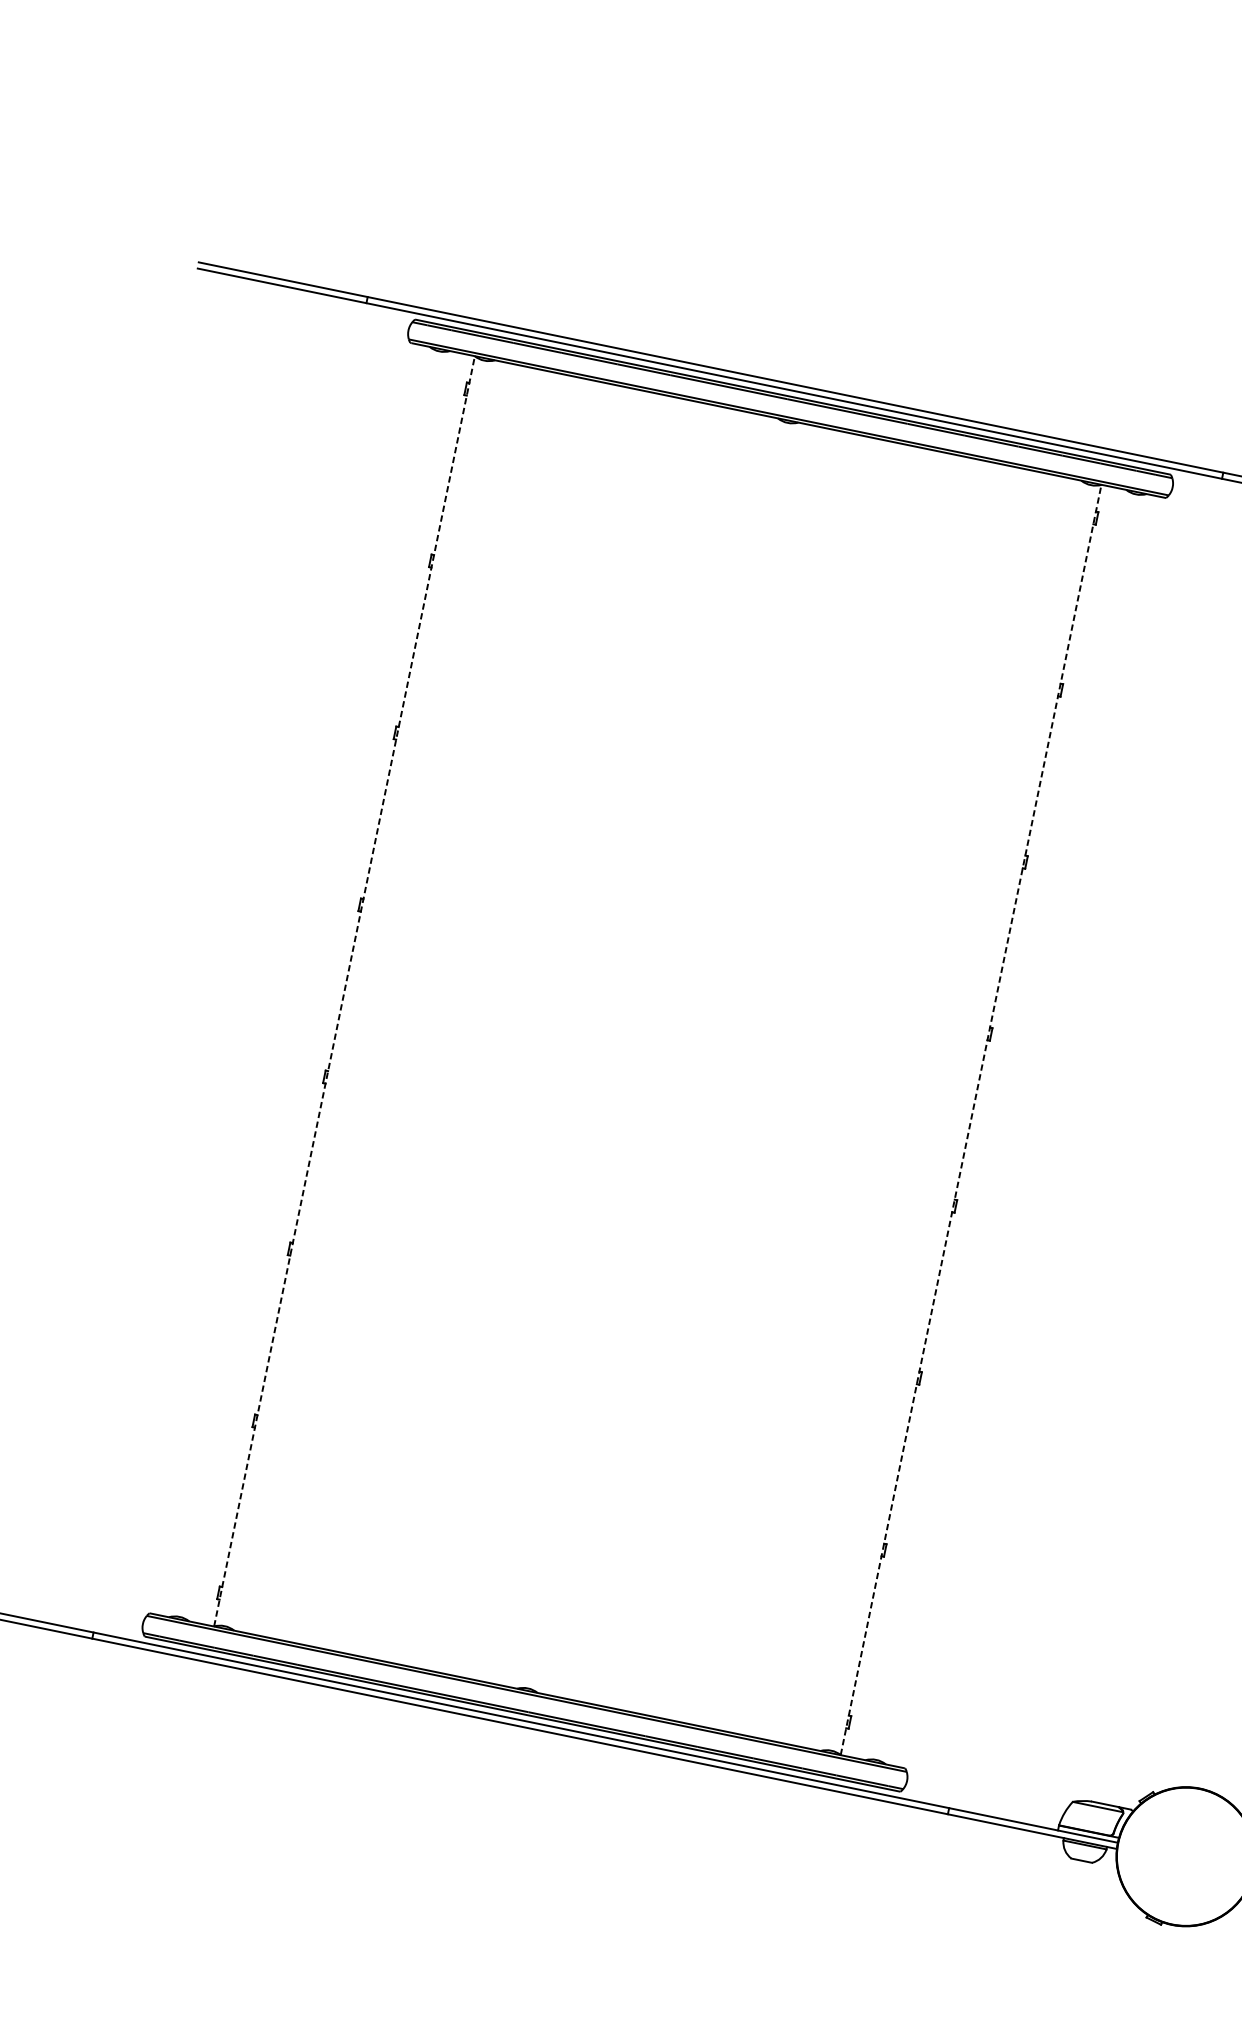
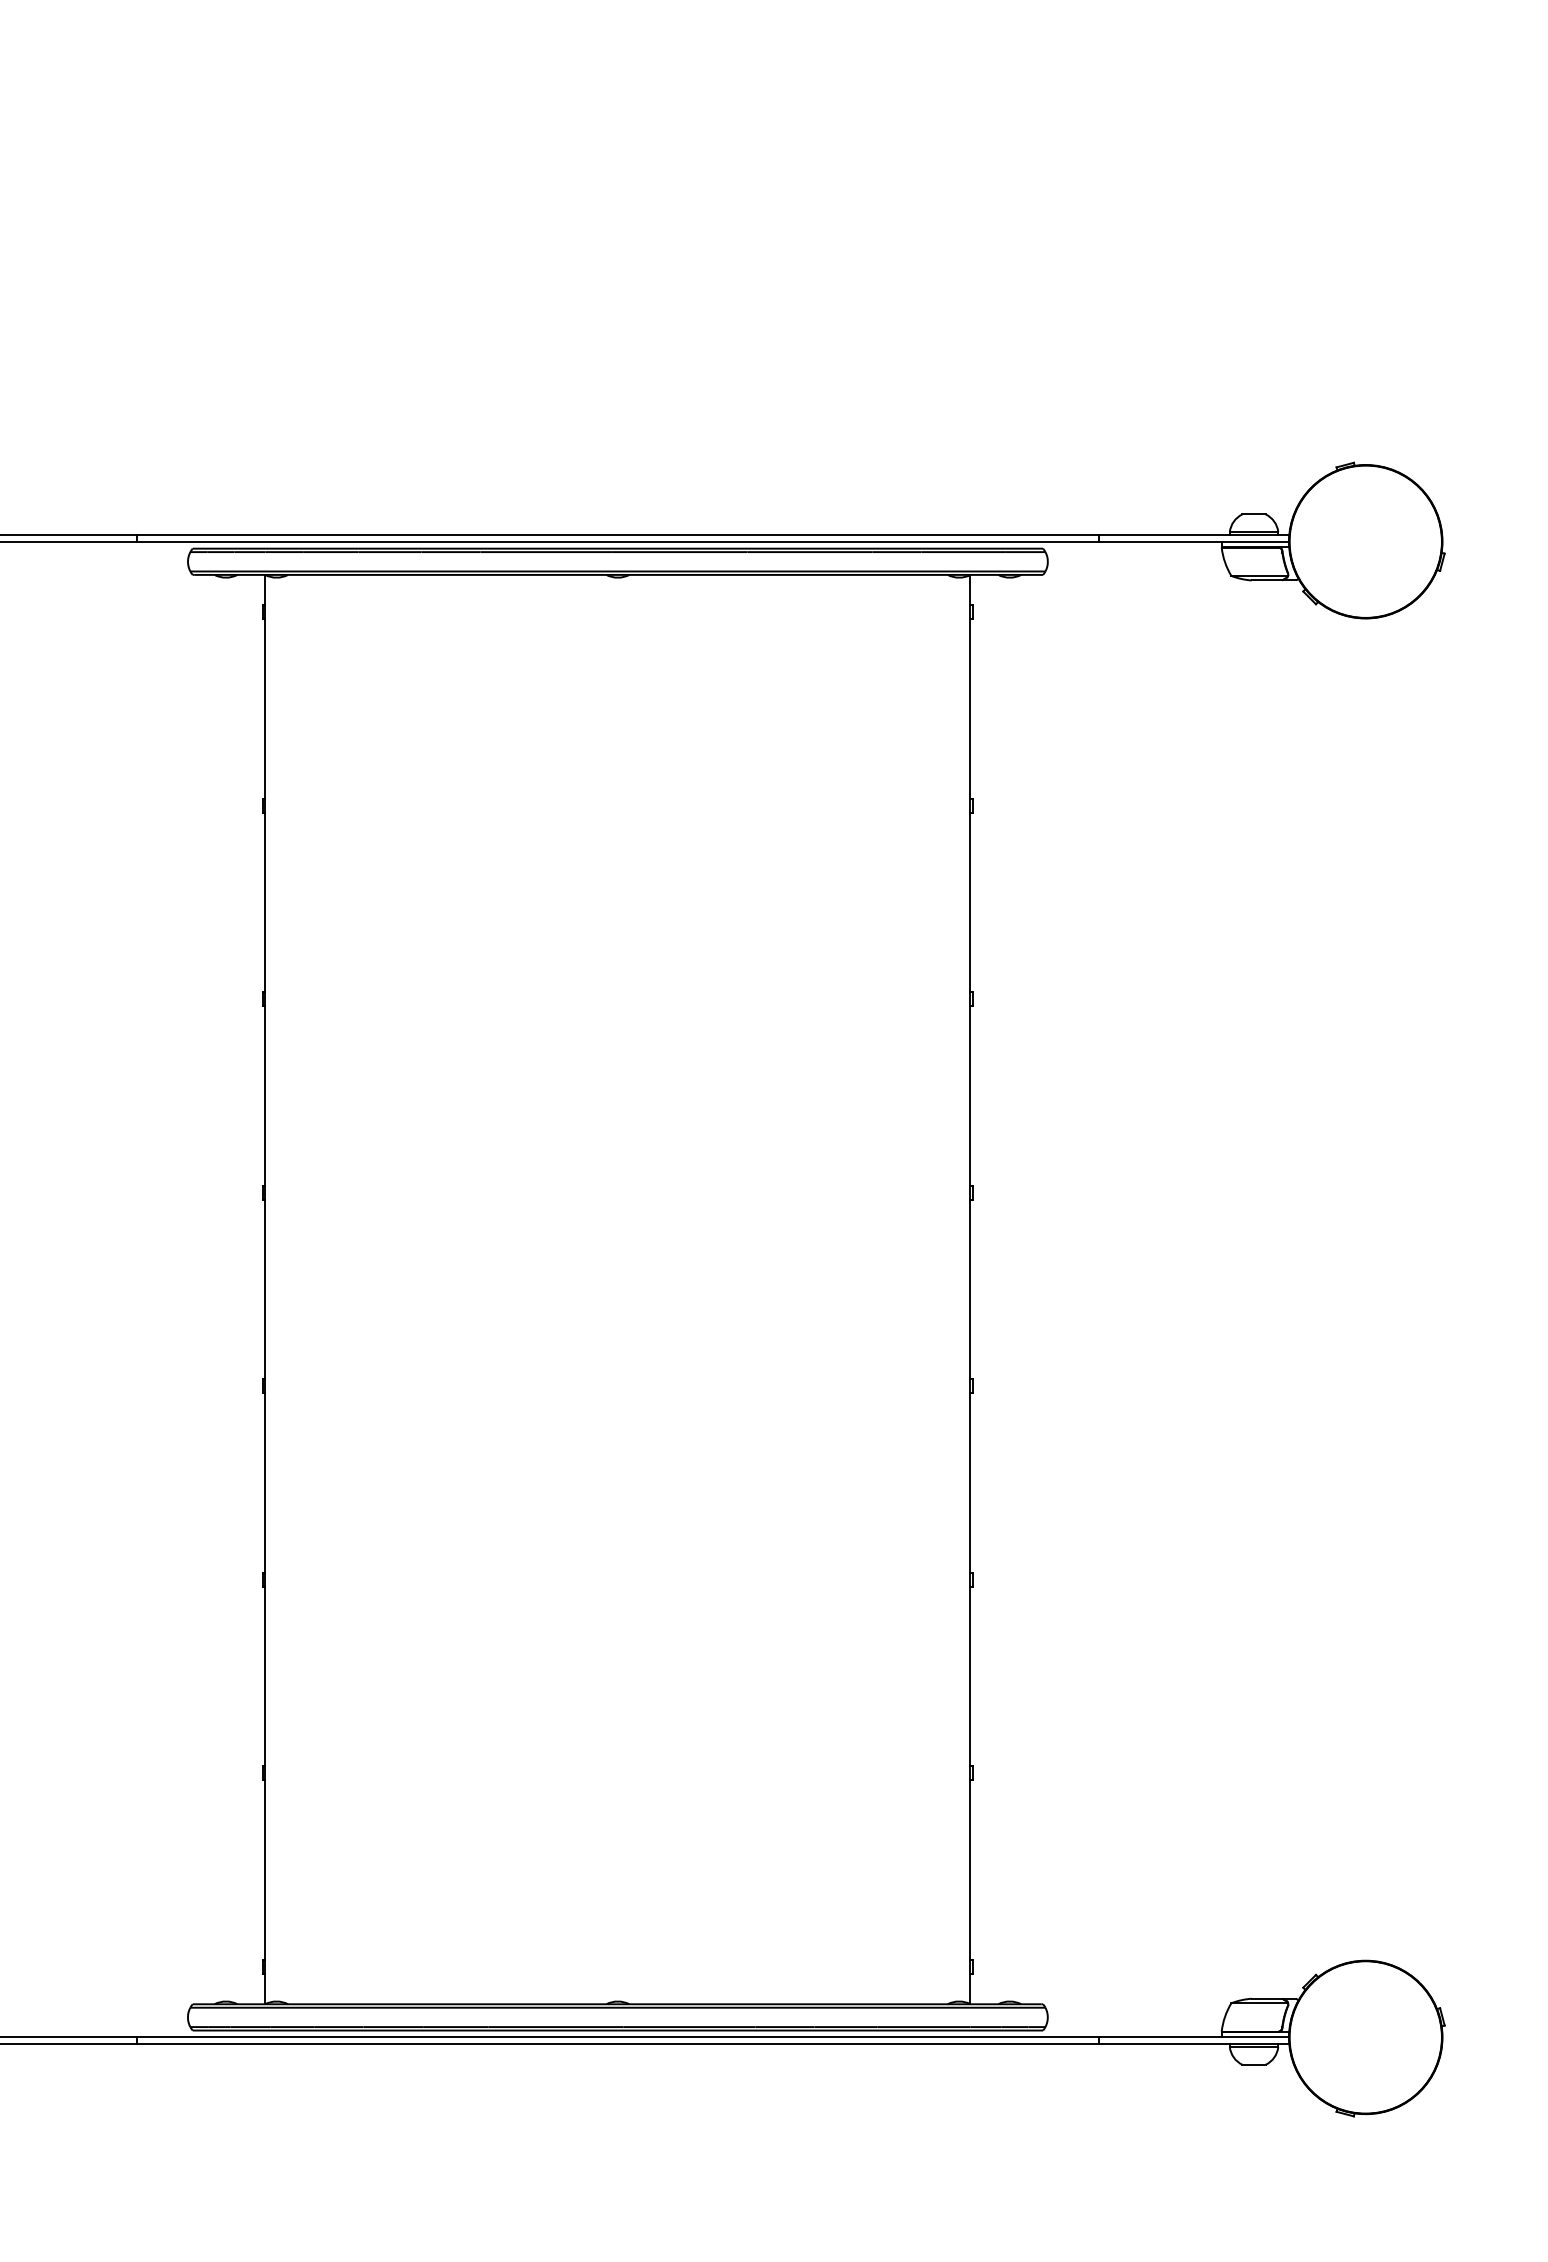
line: (344, 991) -> (265, 1289), dashed -> solid
line: (971, 1119) -> (970, 1289), dashed -> solid

